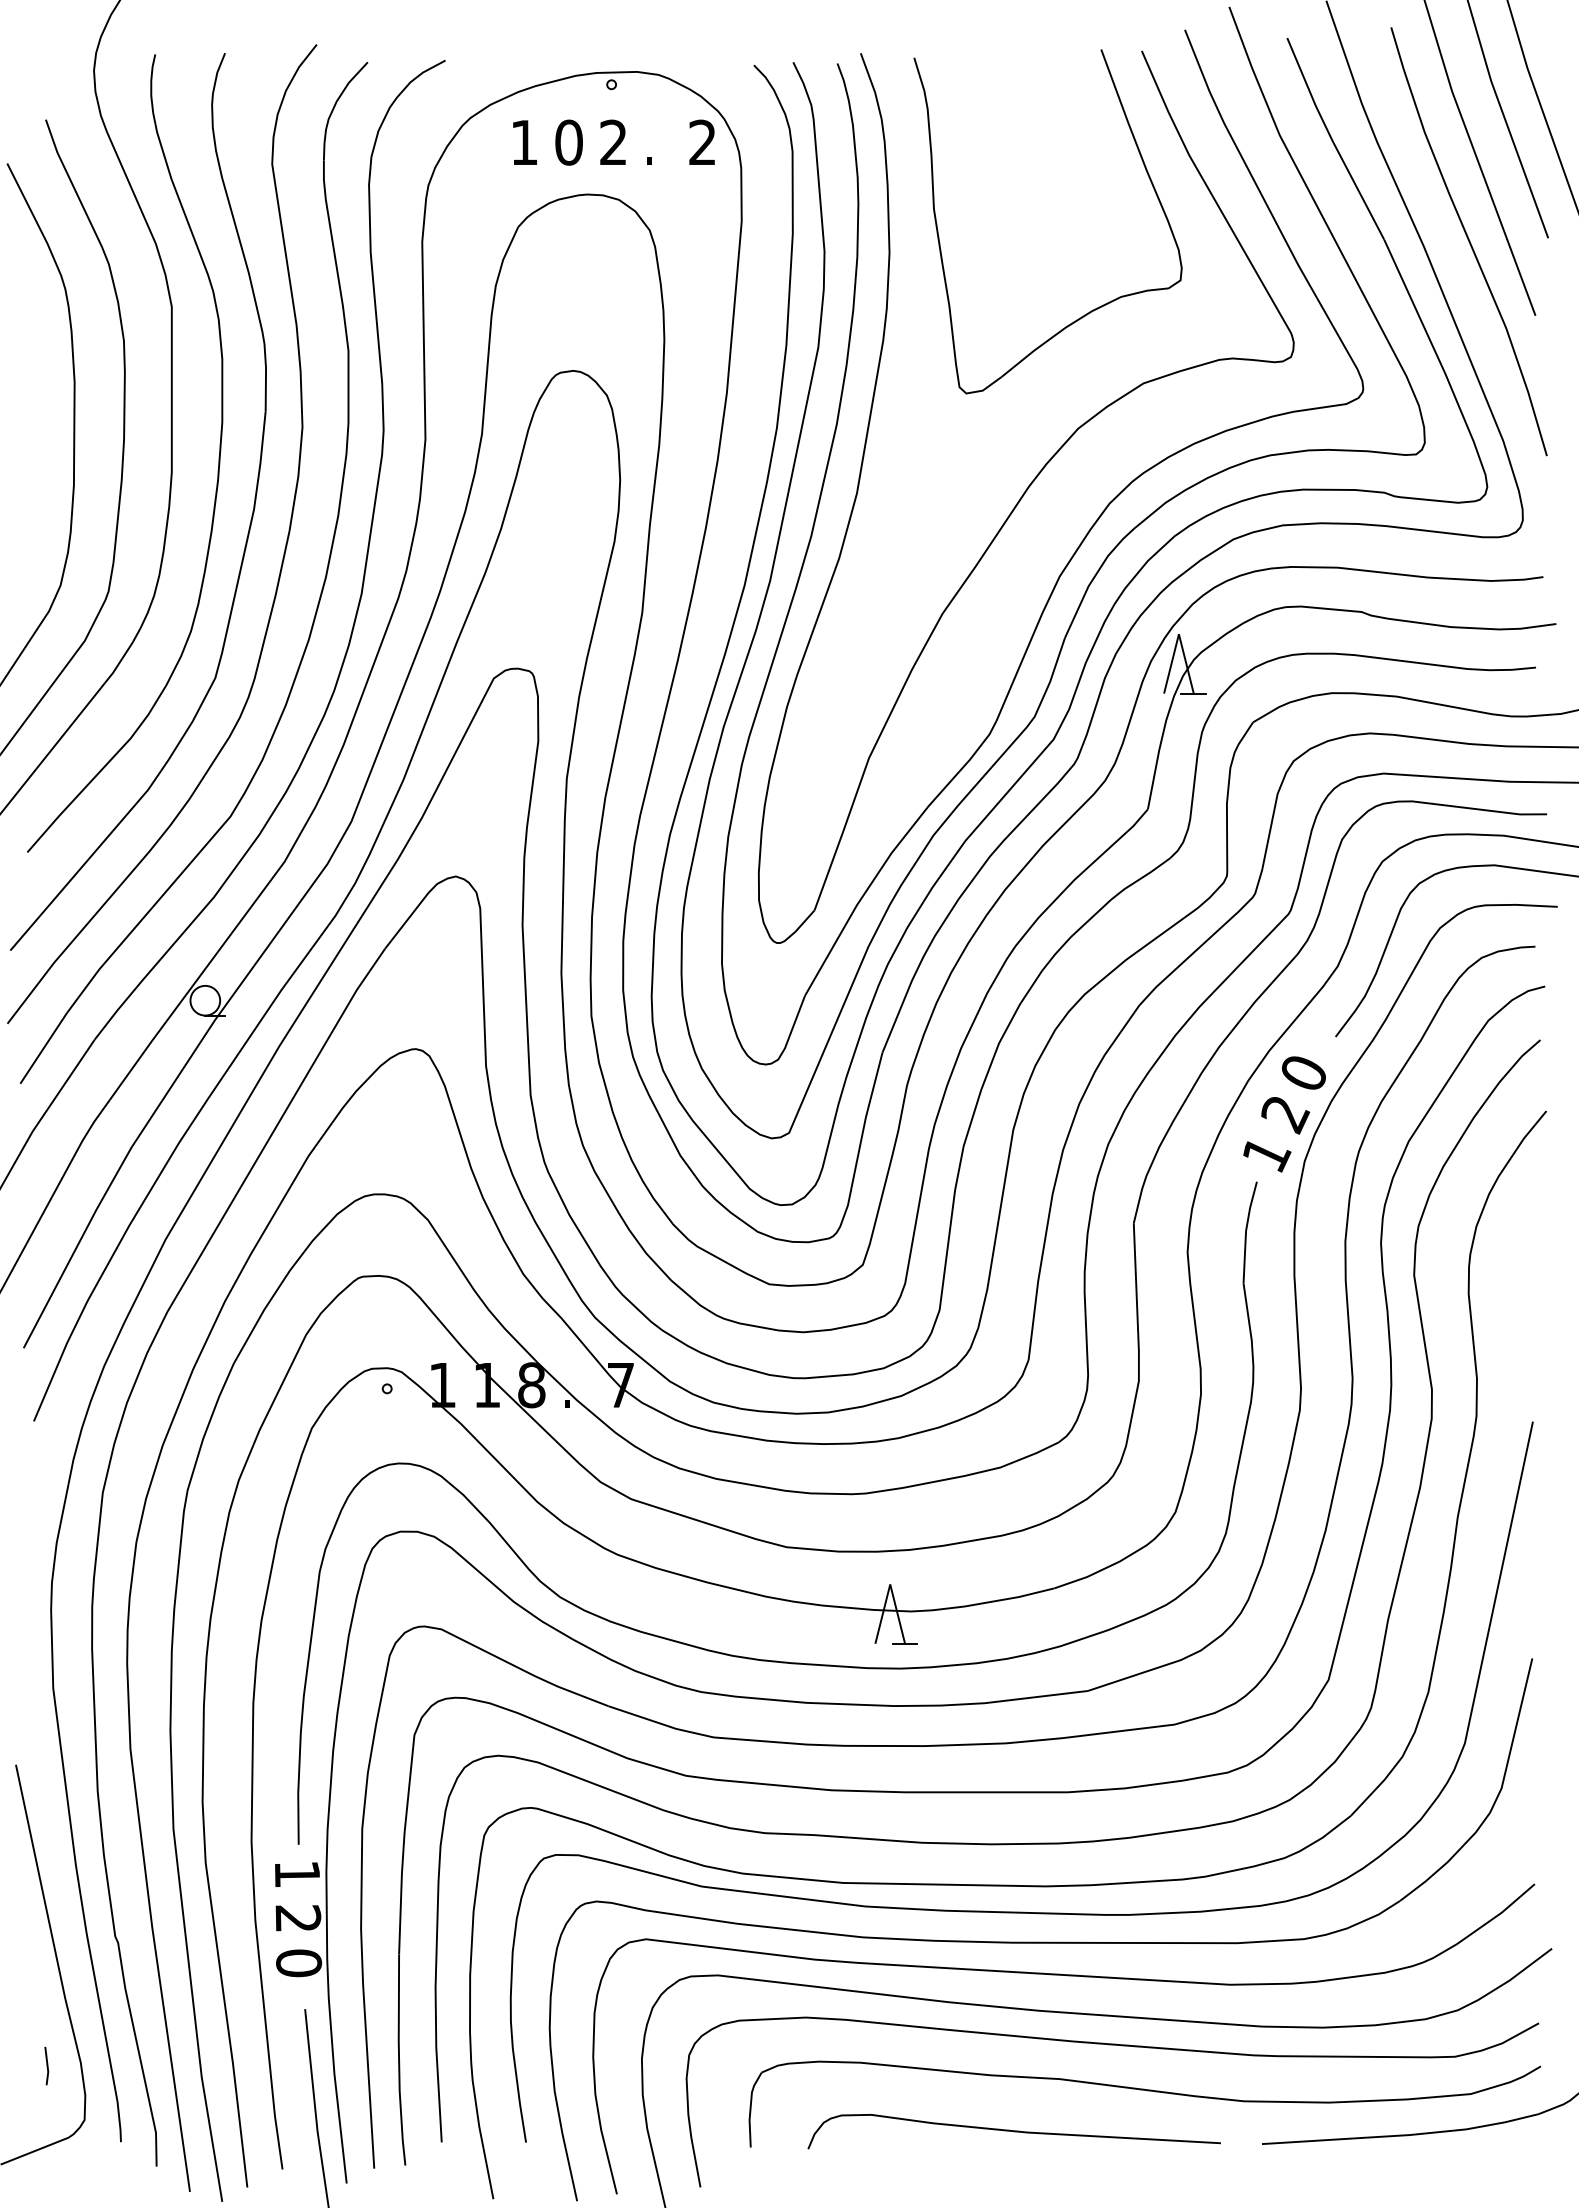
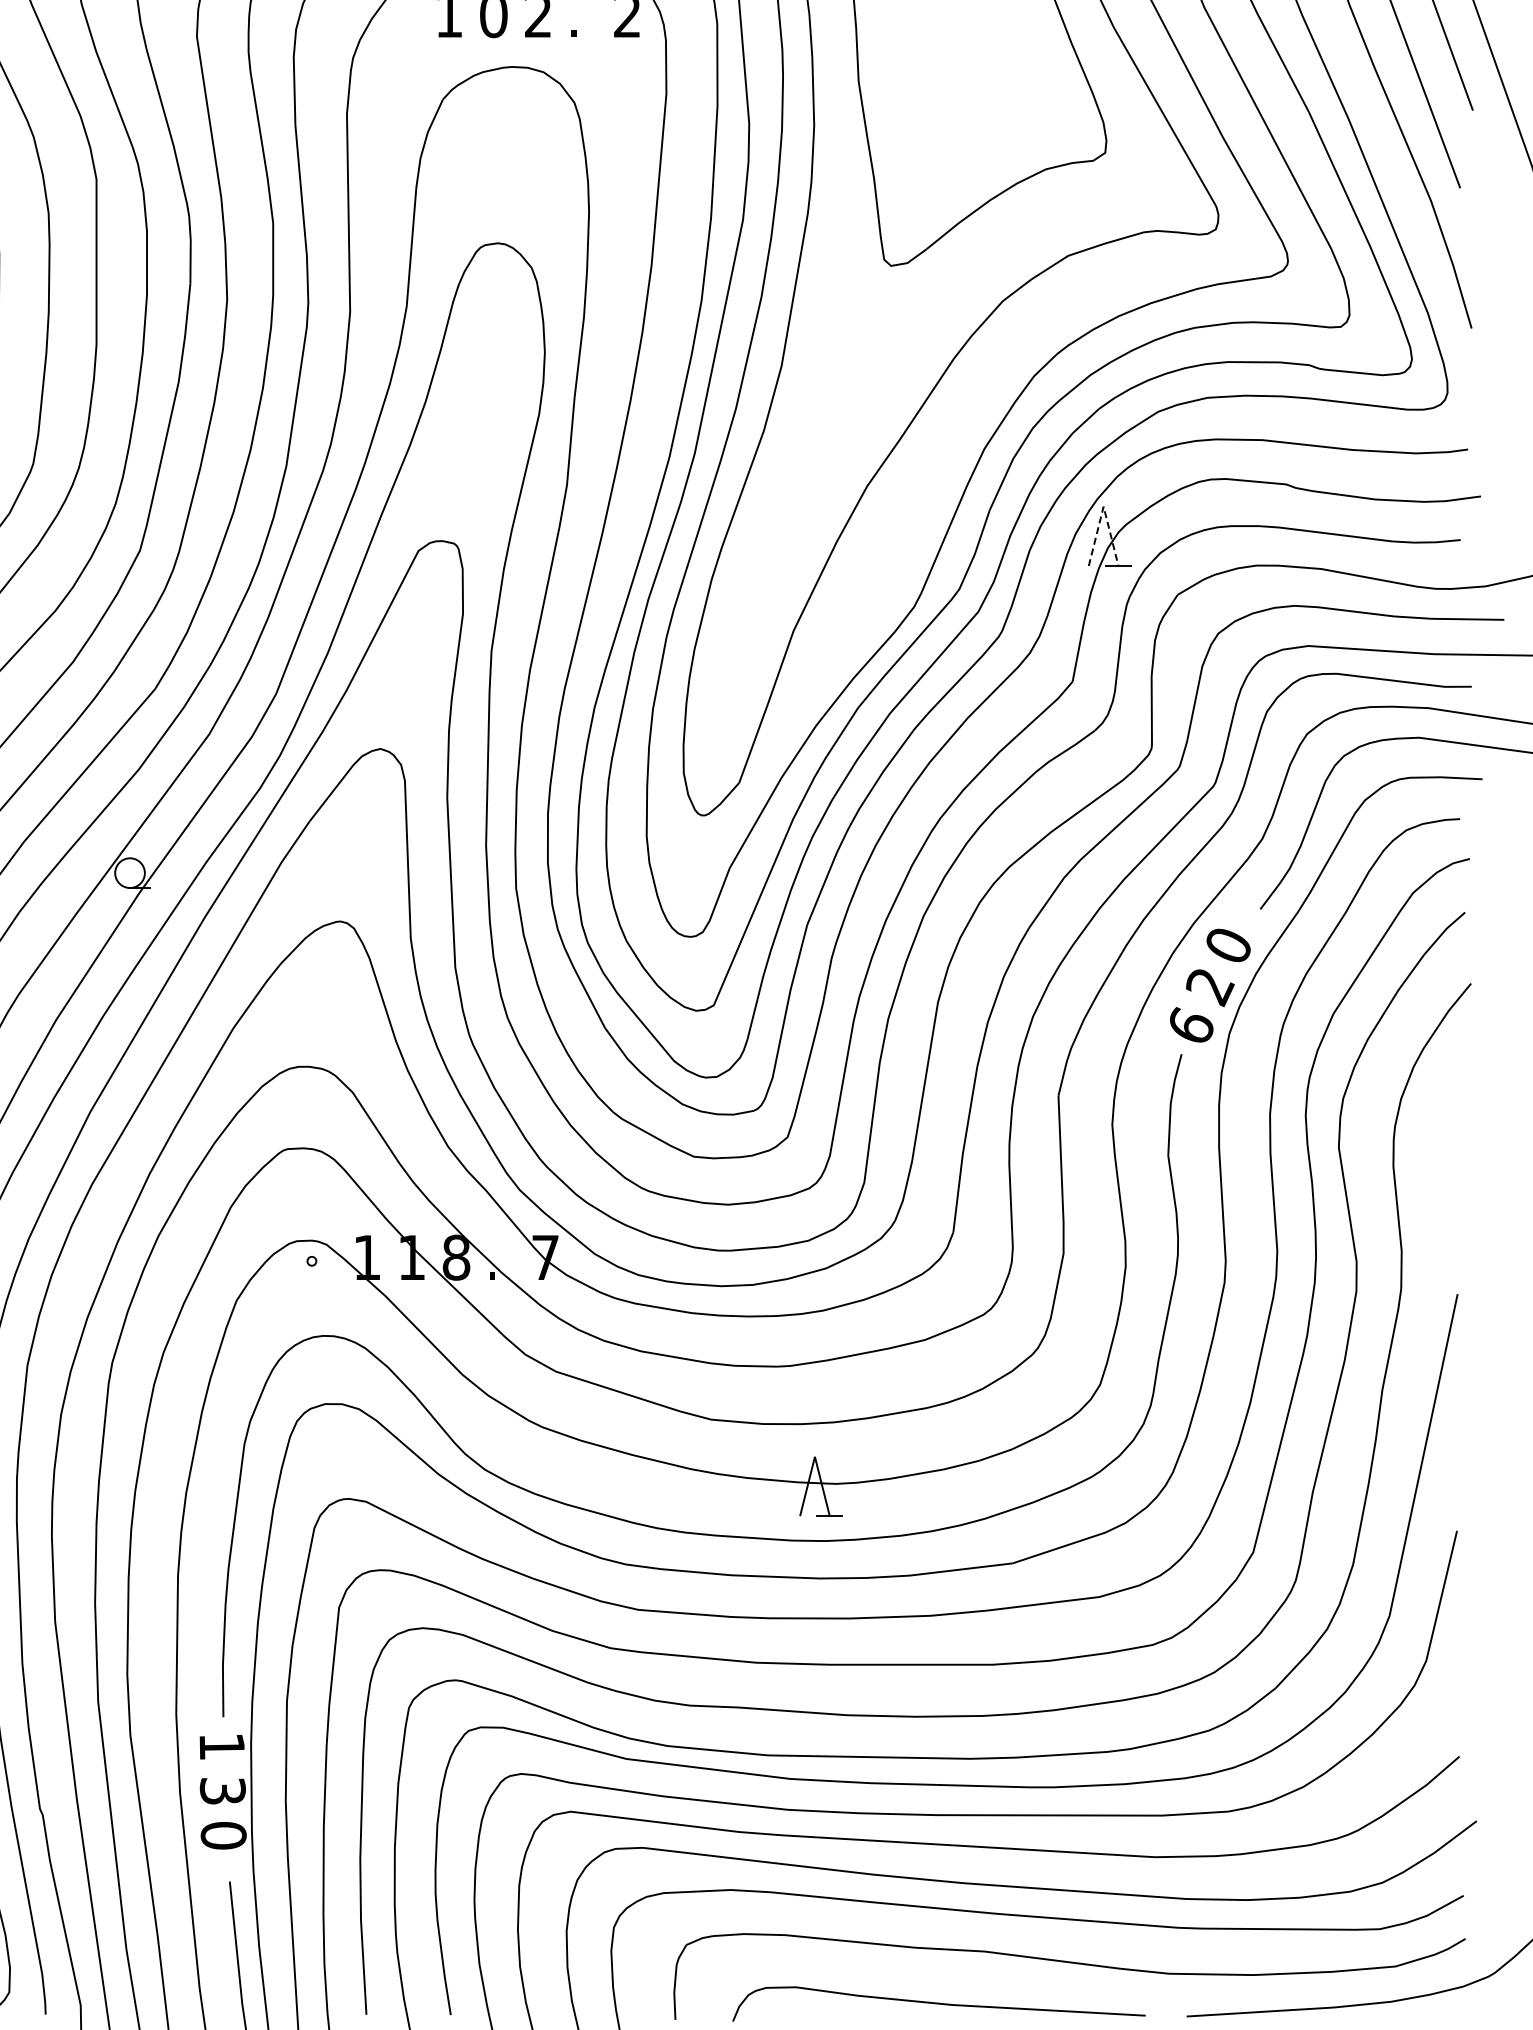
line: (1178, 634) -> (1103, 506), solid -> dashed
text: (1267, 1153) -> (1192, 1025), 1 -> 6
text: (298, 1918) -> (223, 1790), 2 -> 3

